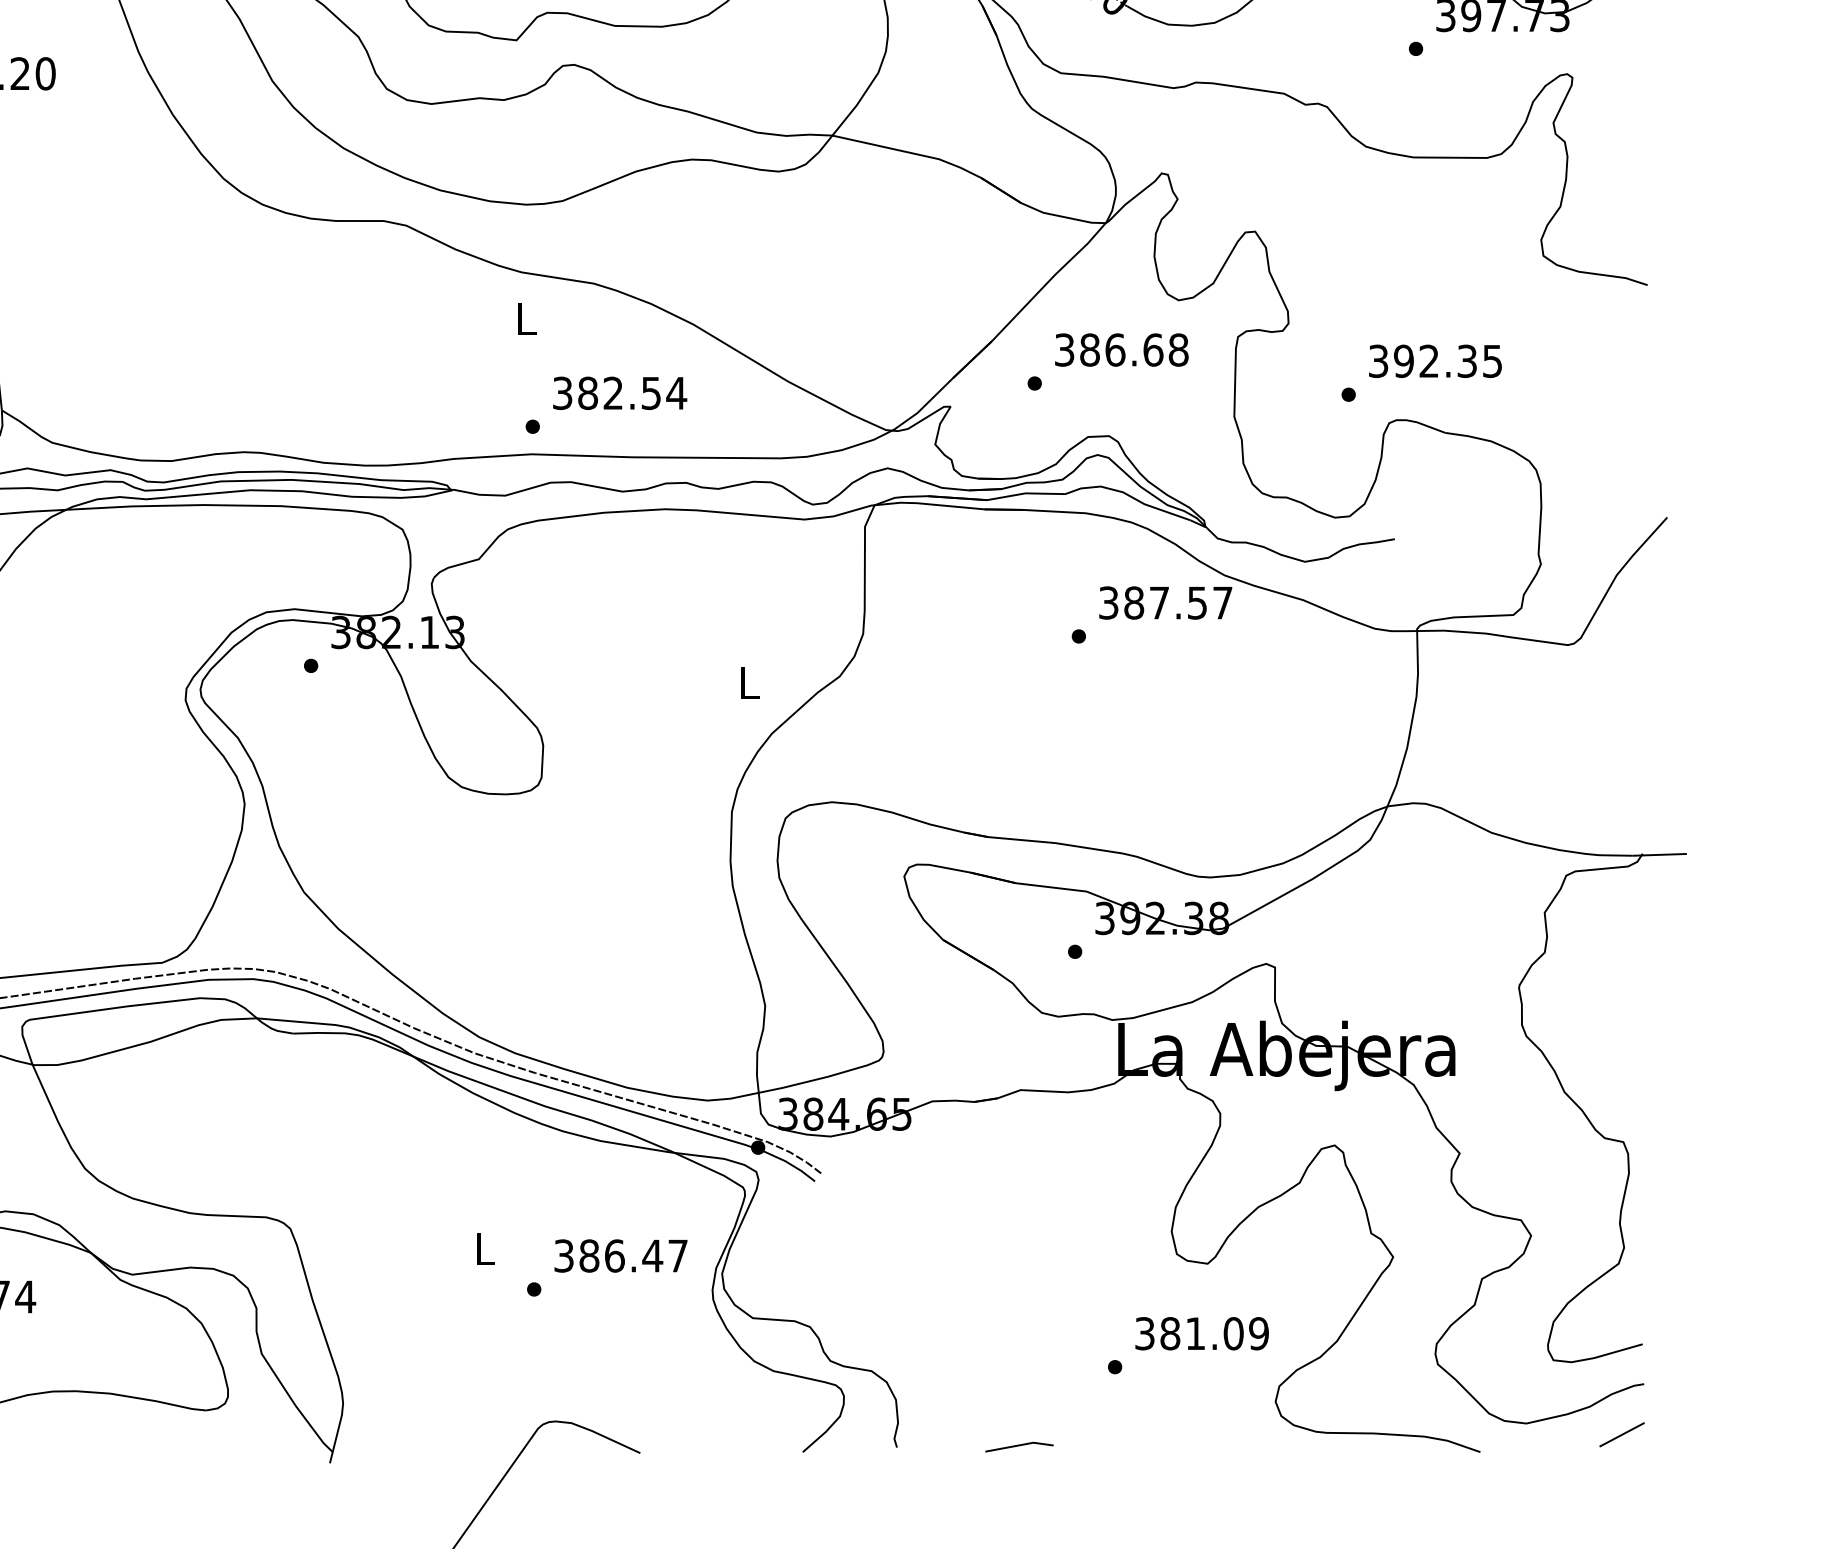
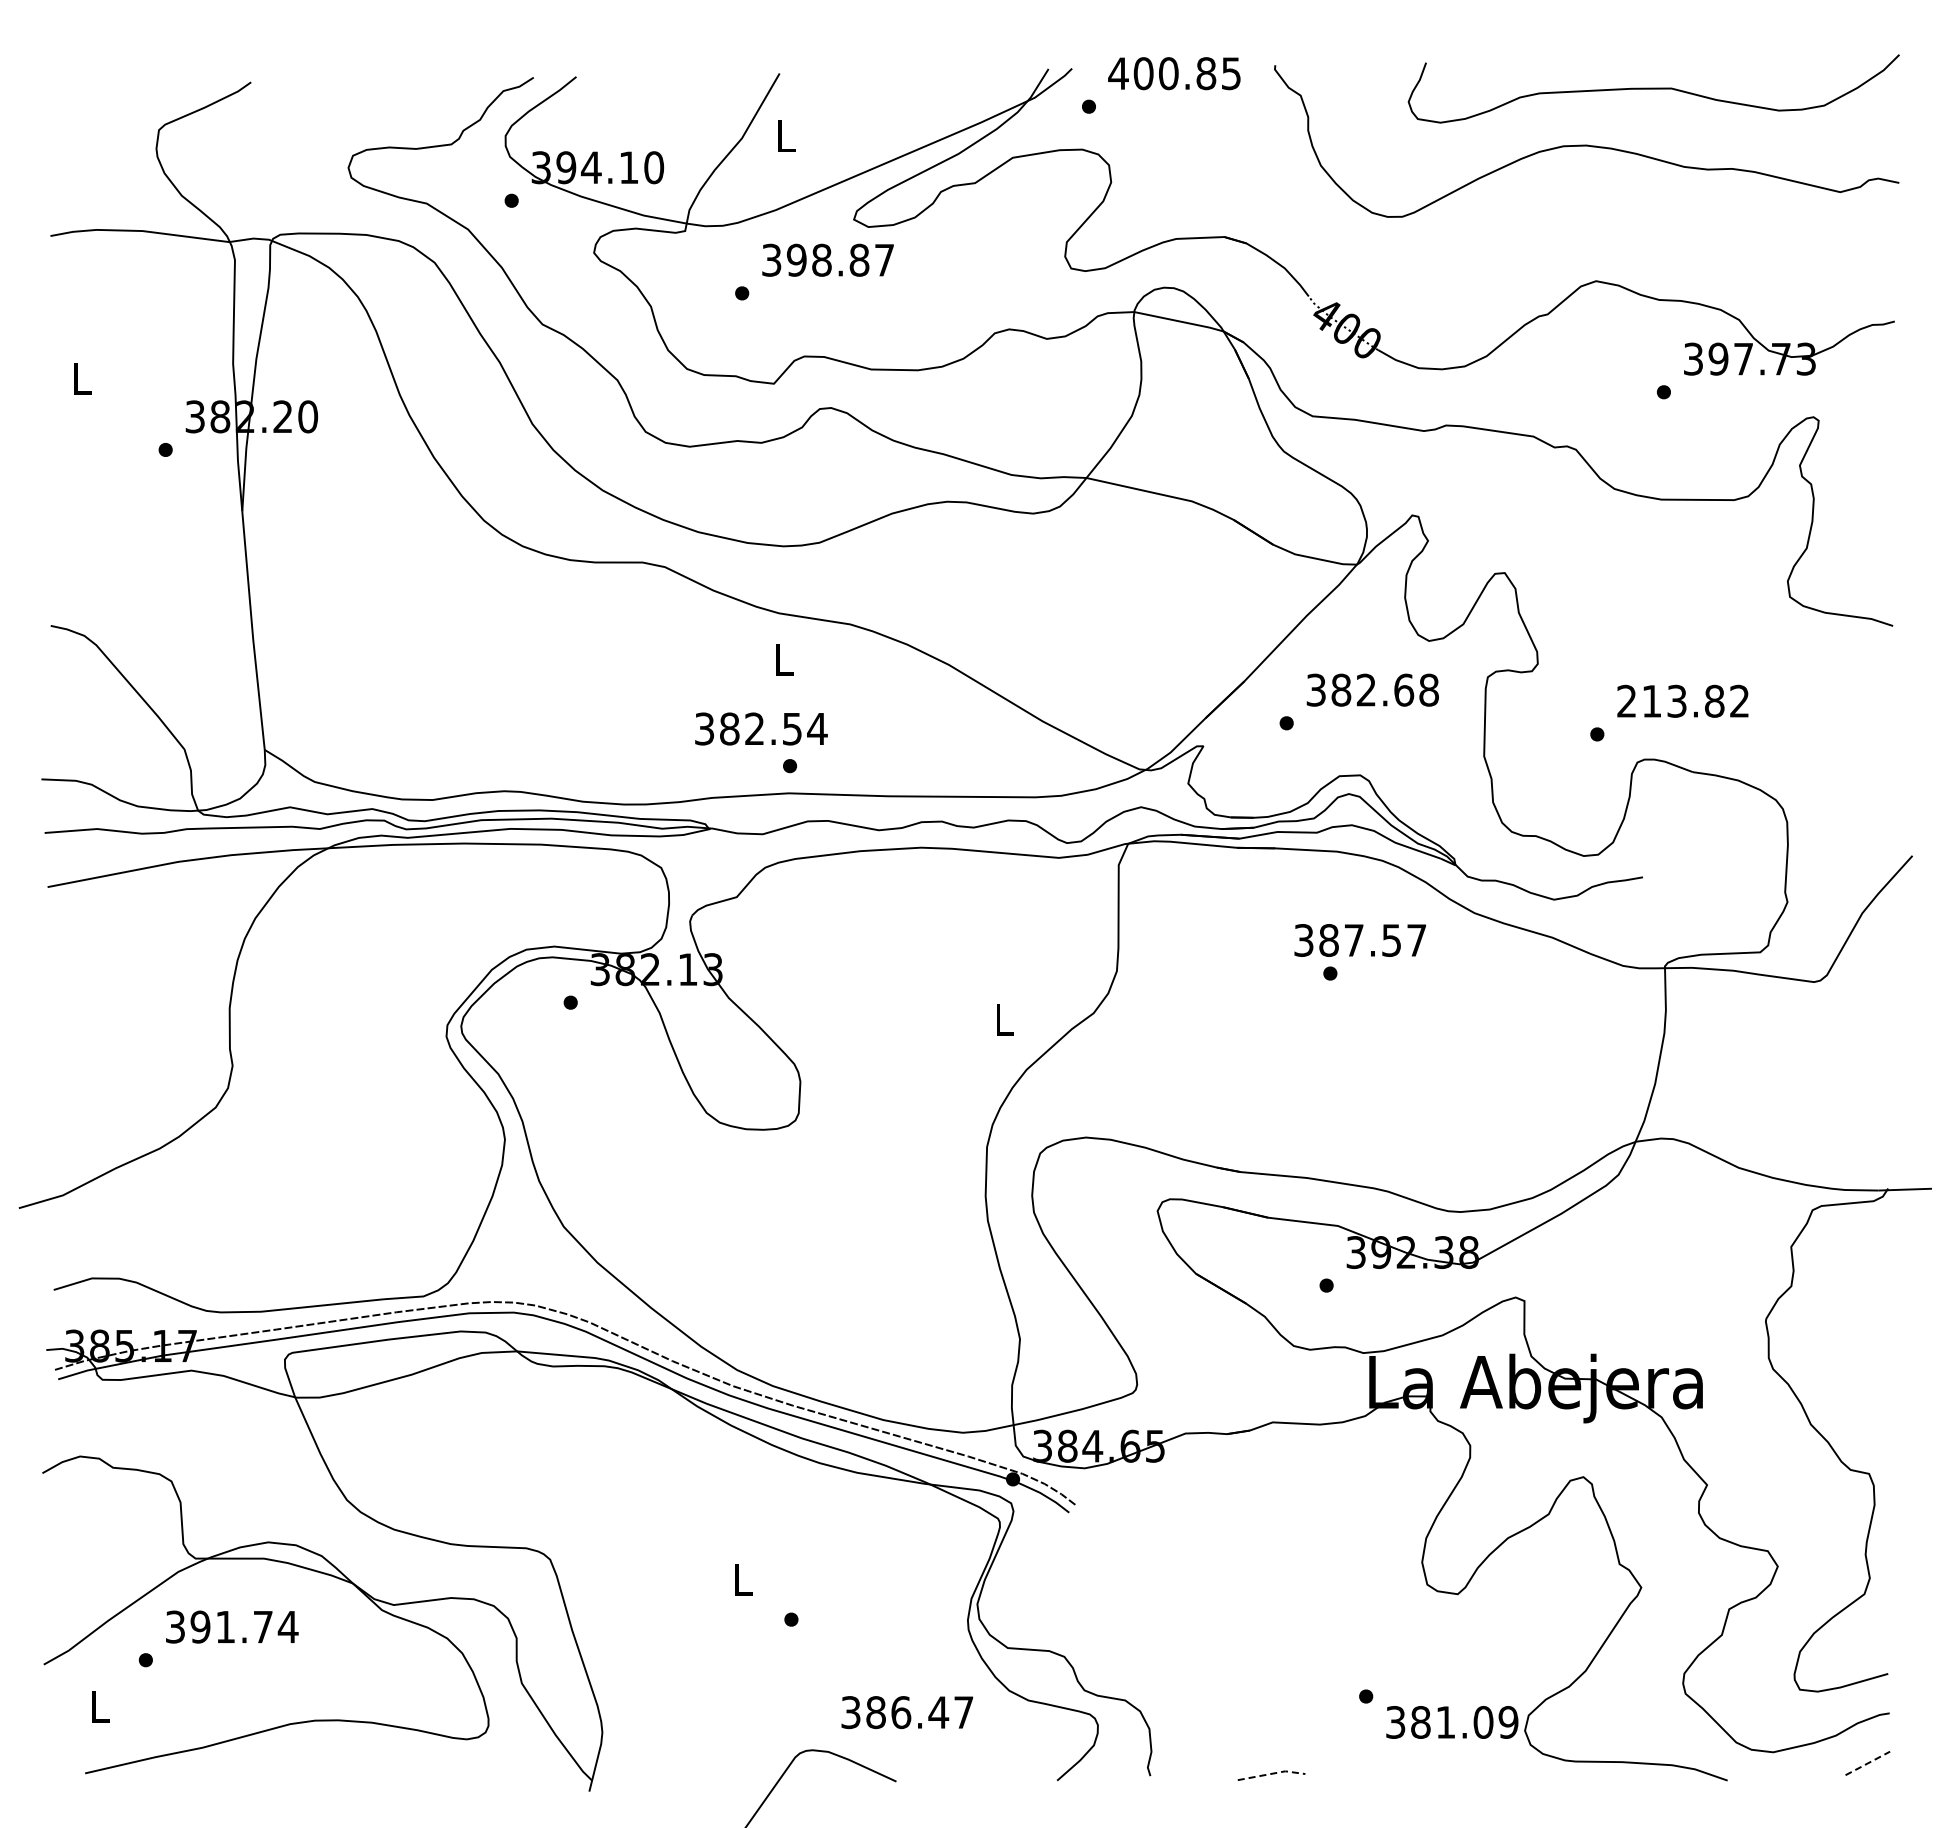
text: (1115, 349) -> (1366, 689), 386.68 -> 382.68
text: (1434, 360) -> (1682, 700), 392.35 -> 213.82
text: (620, 392) -> (761, 728), moved
text: (1164, 603) -> (1359, 940), moved
text: (621, 1255) -> (907, 1712), moved
text: (1202, 1333) -> (1452, 1722), moved
line: (1622, 1434) -> (1868, 1763), solid -> dashed
line: (1020, 1444) -> (1272, 1773), solid -> dashed

